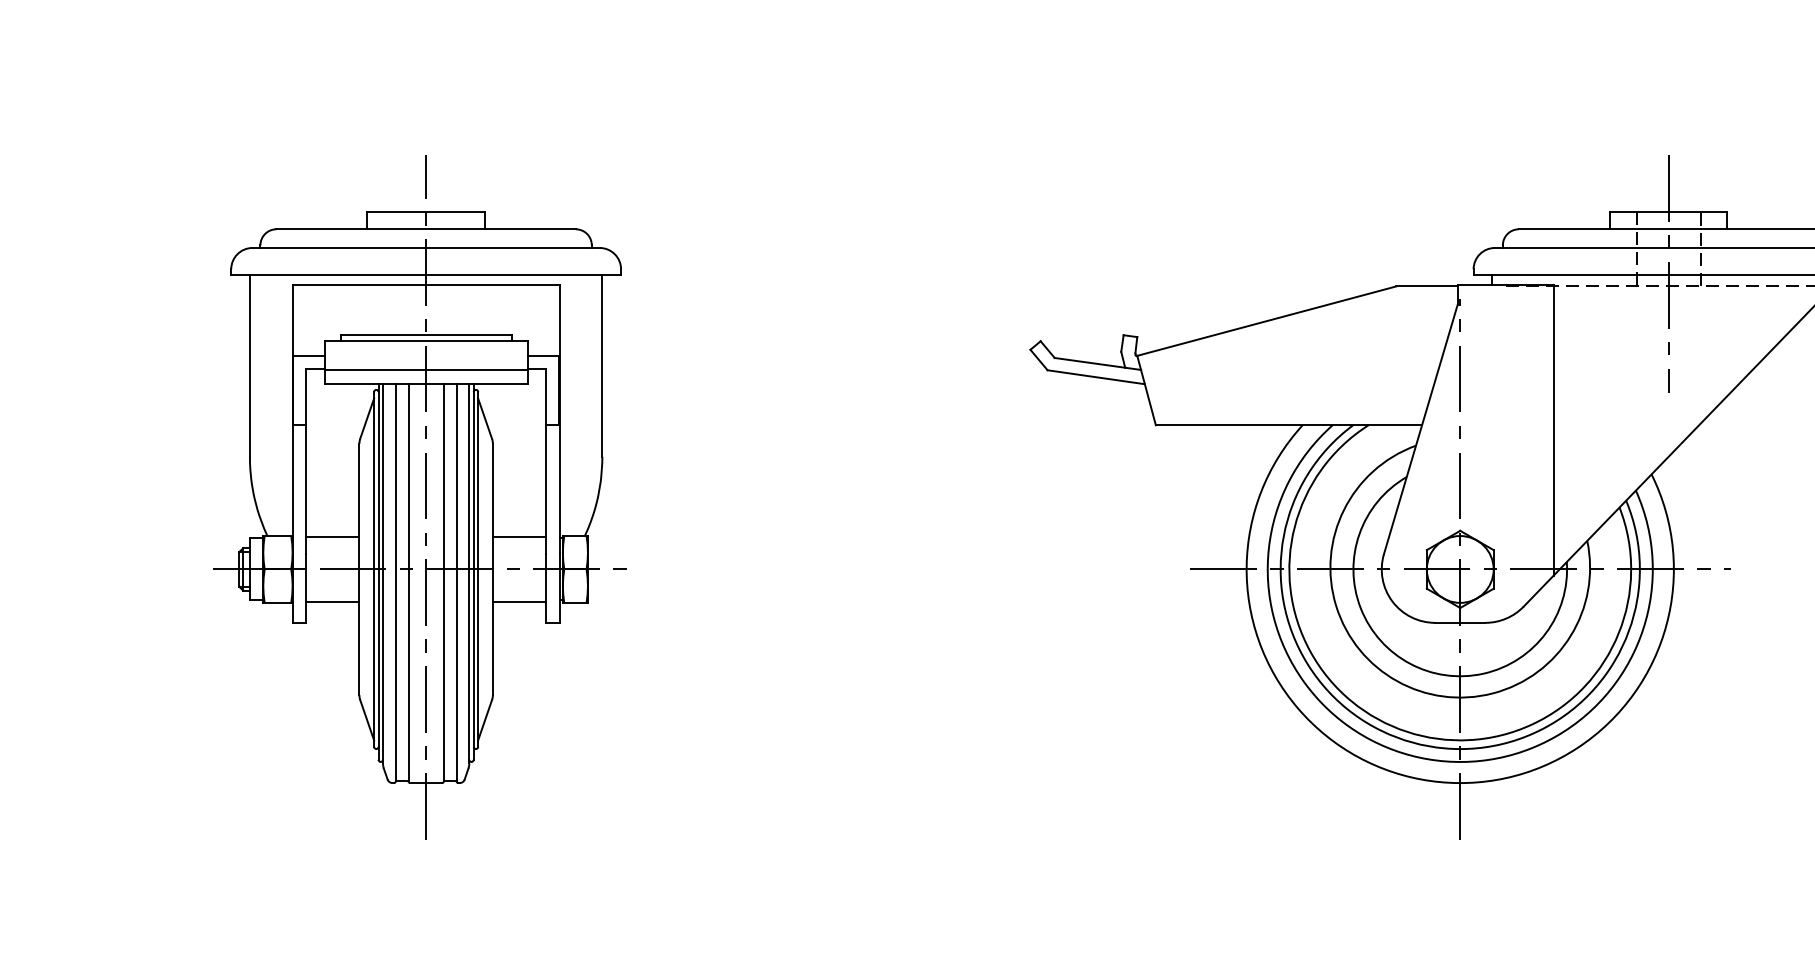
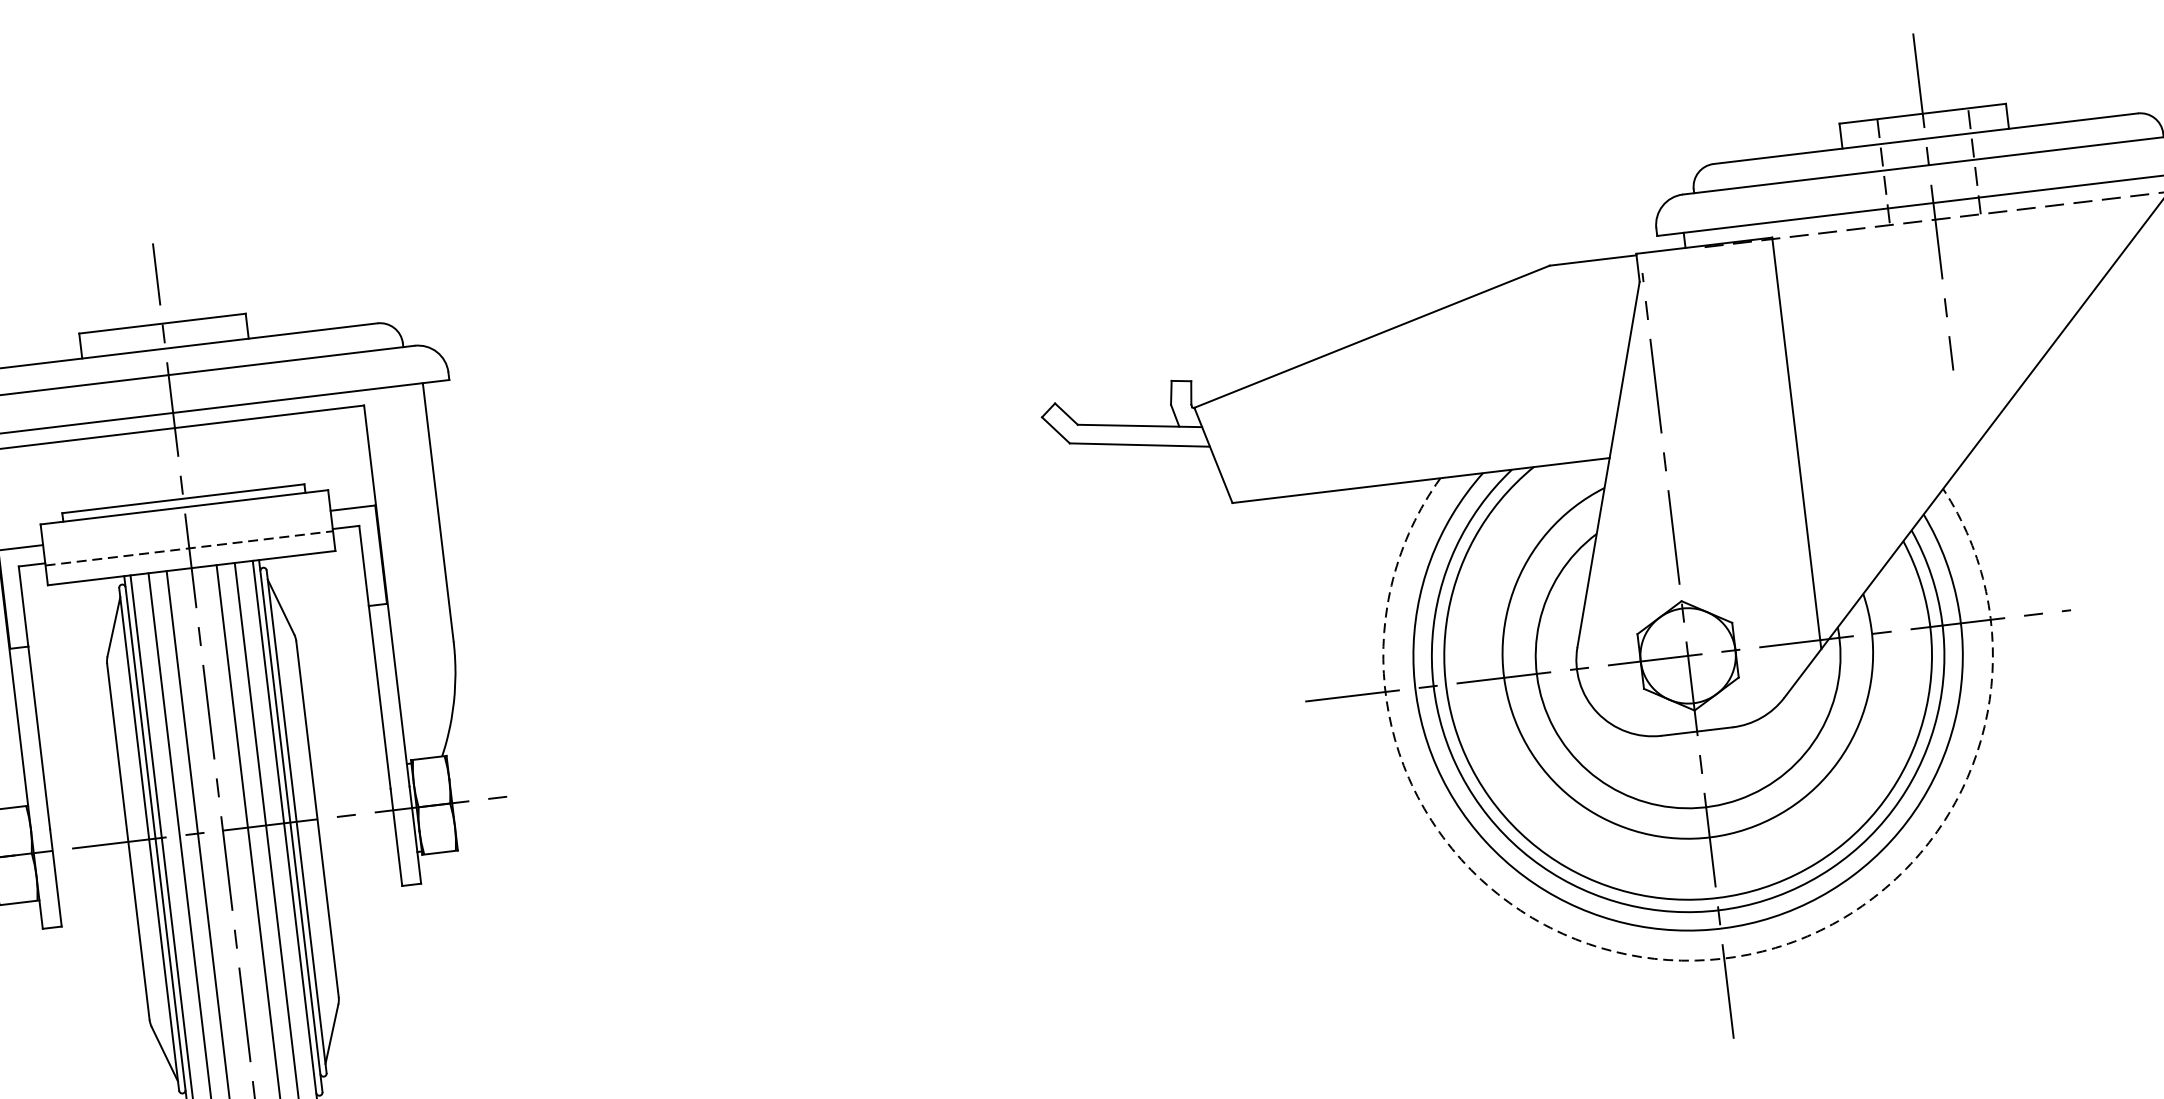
line: (426, 370) -> (189, 548), solid -> dashed
line: (332, 537) -> (84, 801), removed
line: (519, 537) -> (349, 769), removed
line: (332, 601) -> (95, 891), removed
line: (519, 601) -> (360, 860), removed
arc: (1430, 780) -> (1681, 959), solid -> dashed

